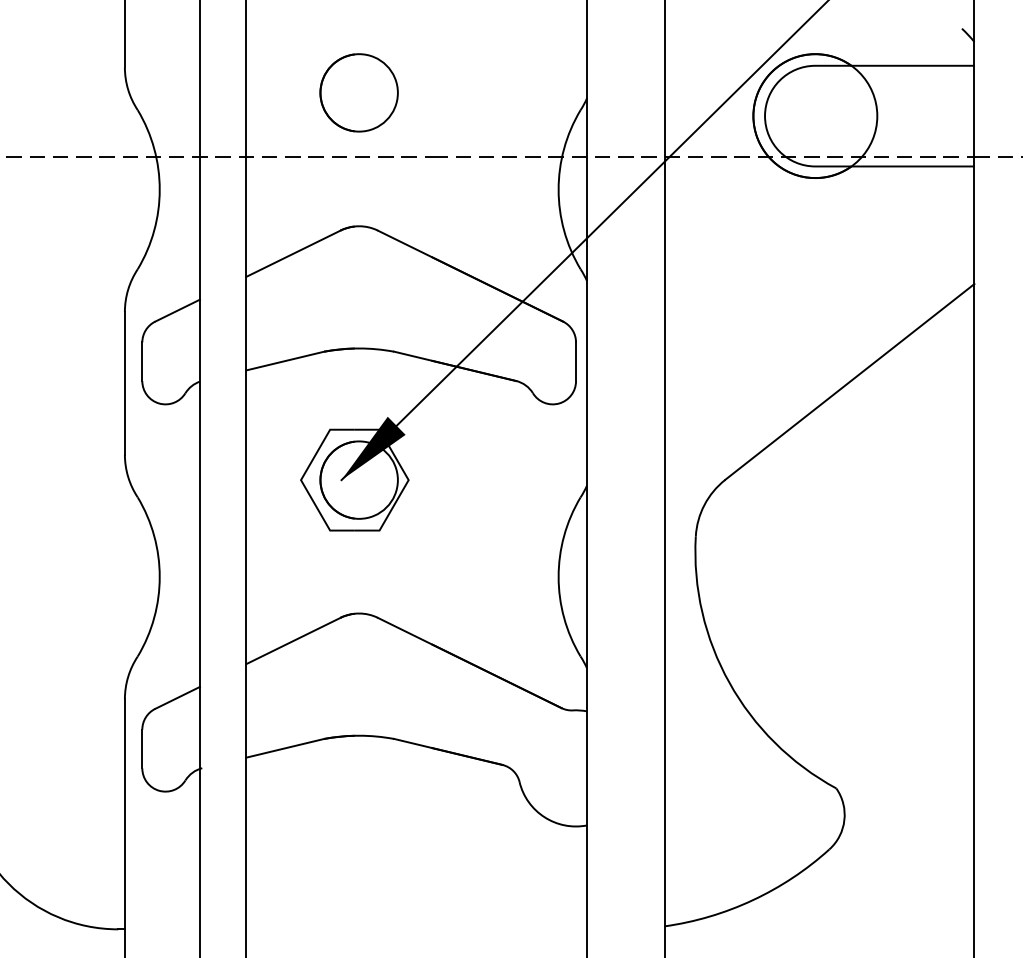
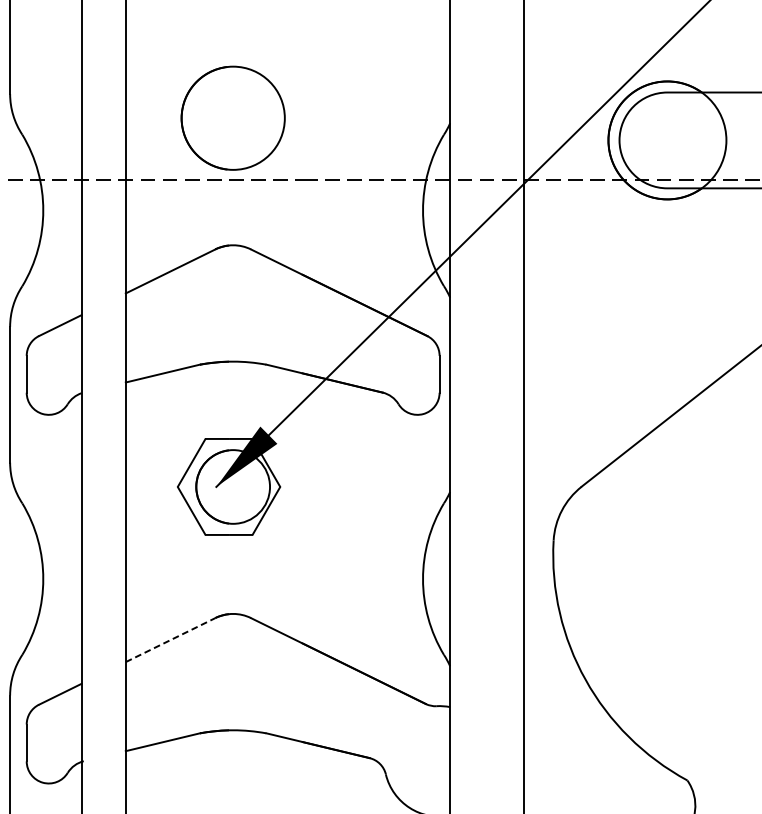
circle: (358, 92) -> (232, 117), size x1.4
line: (293, 640) -> (170, 639), solid -> dashed

